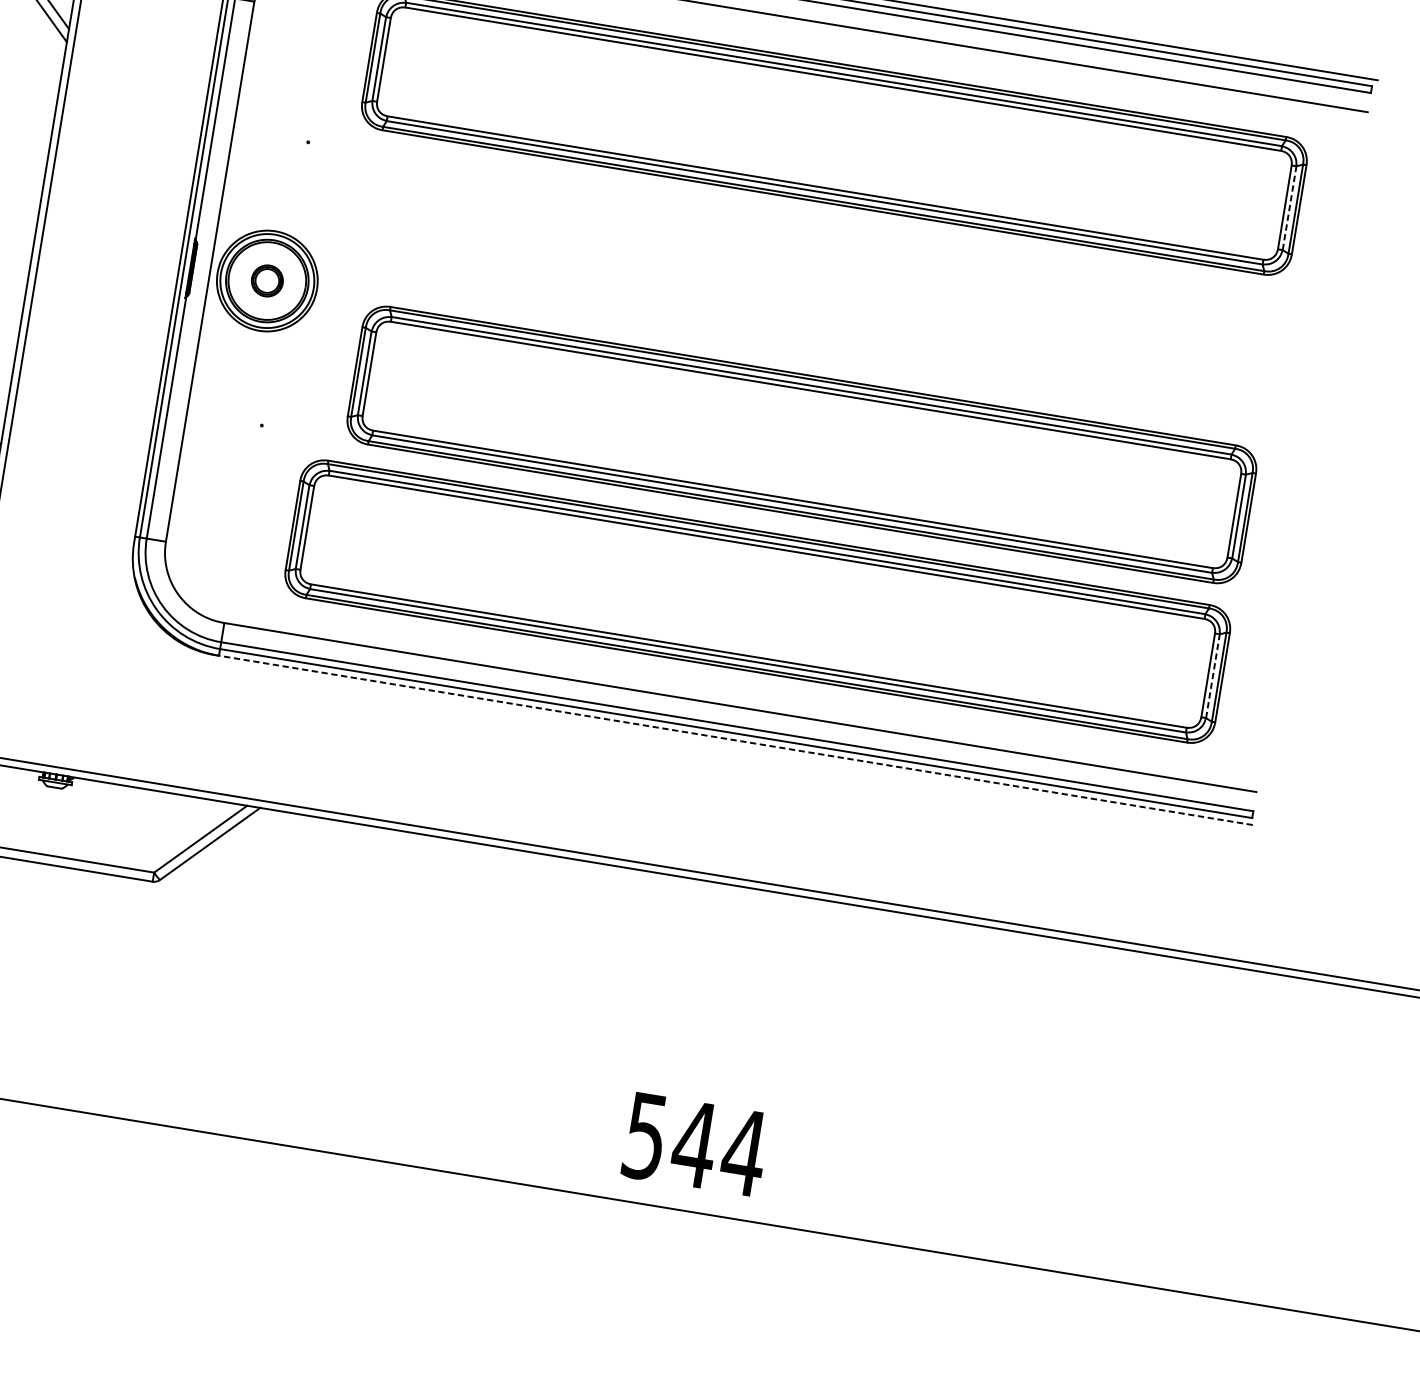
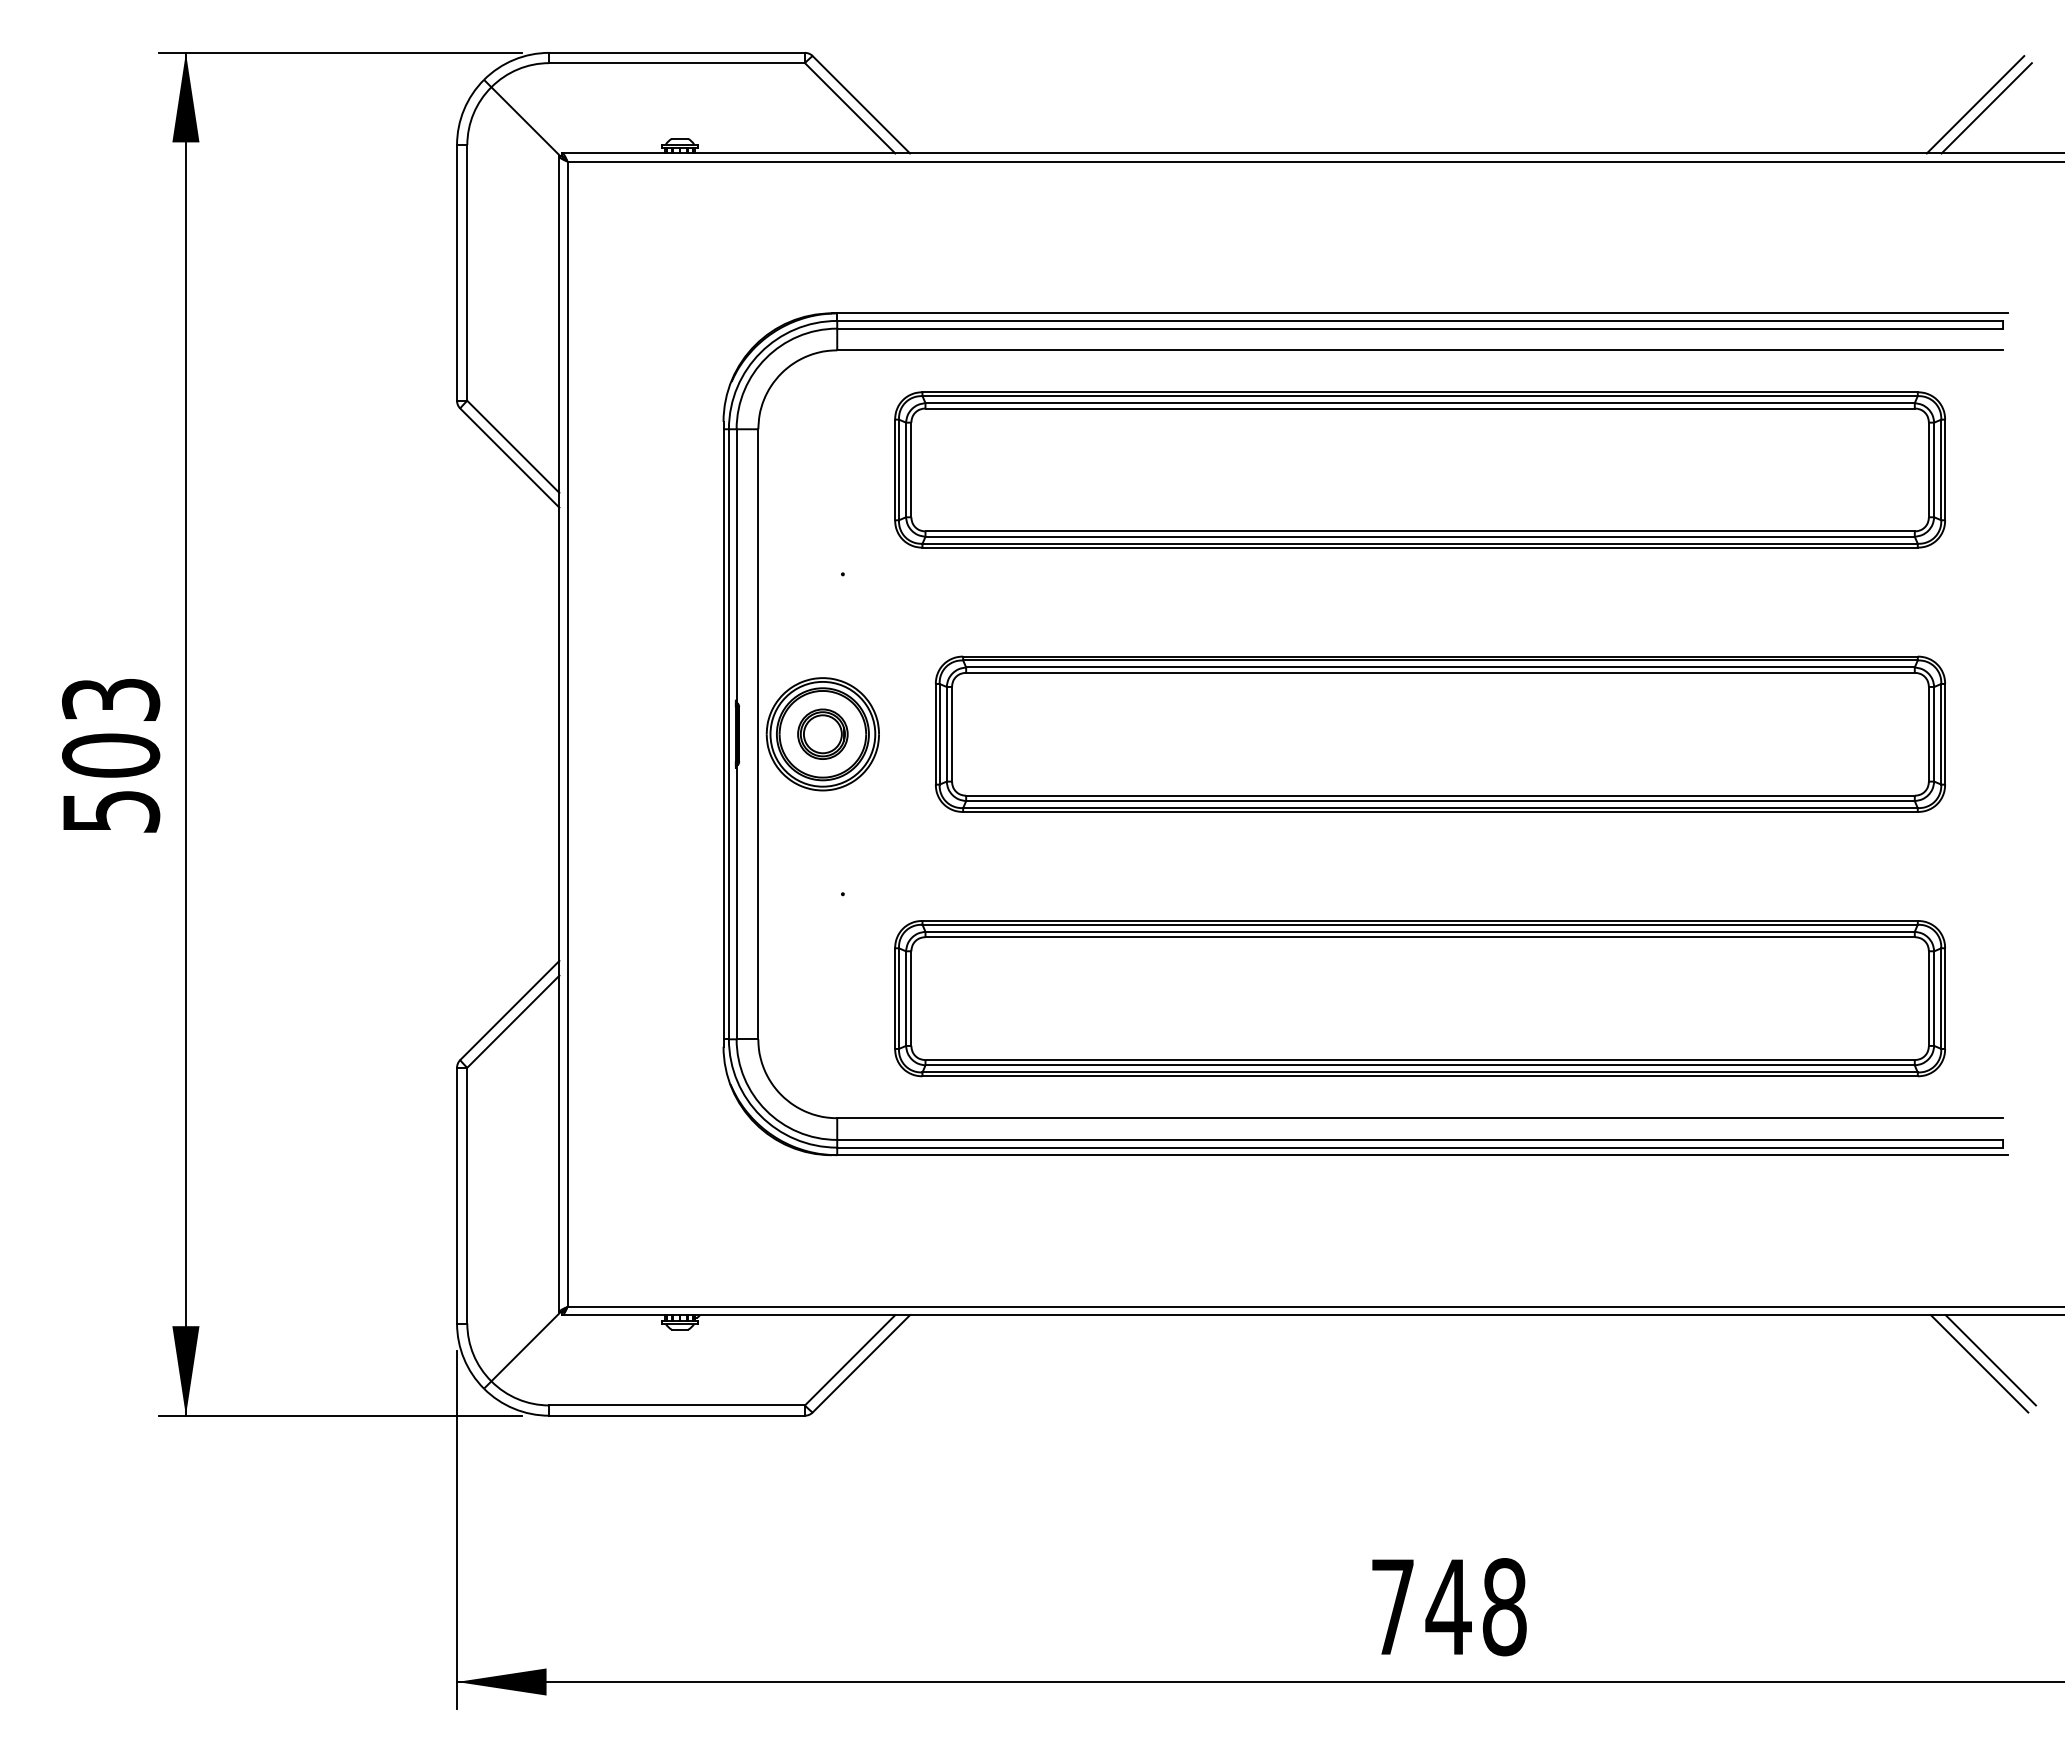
line: (1289, 207) -> (1934, 469), dashed -> solid
part: (267, 280) -> (822, 733), size x1.43
part: (801, 444) -> (1439, 733), moved
line: (1213, 676) -> (1934, 998), dashed -> solid
line: (735, 740) -> (1420, 1155), dashed -> solid
line: (1210, 1004) -> (1990, 1360), added
line: (1200, 1005) -> (1979, 1363), added
text: (695, 1144) -> (1449, 1607), 544 -> 748

